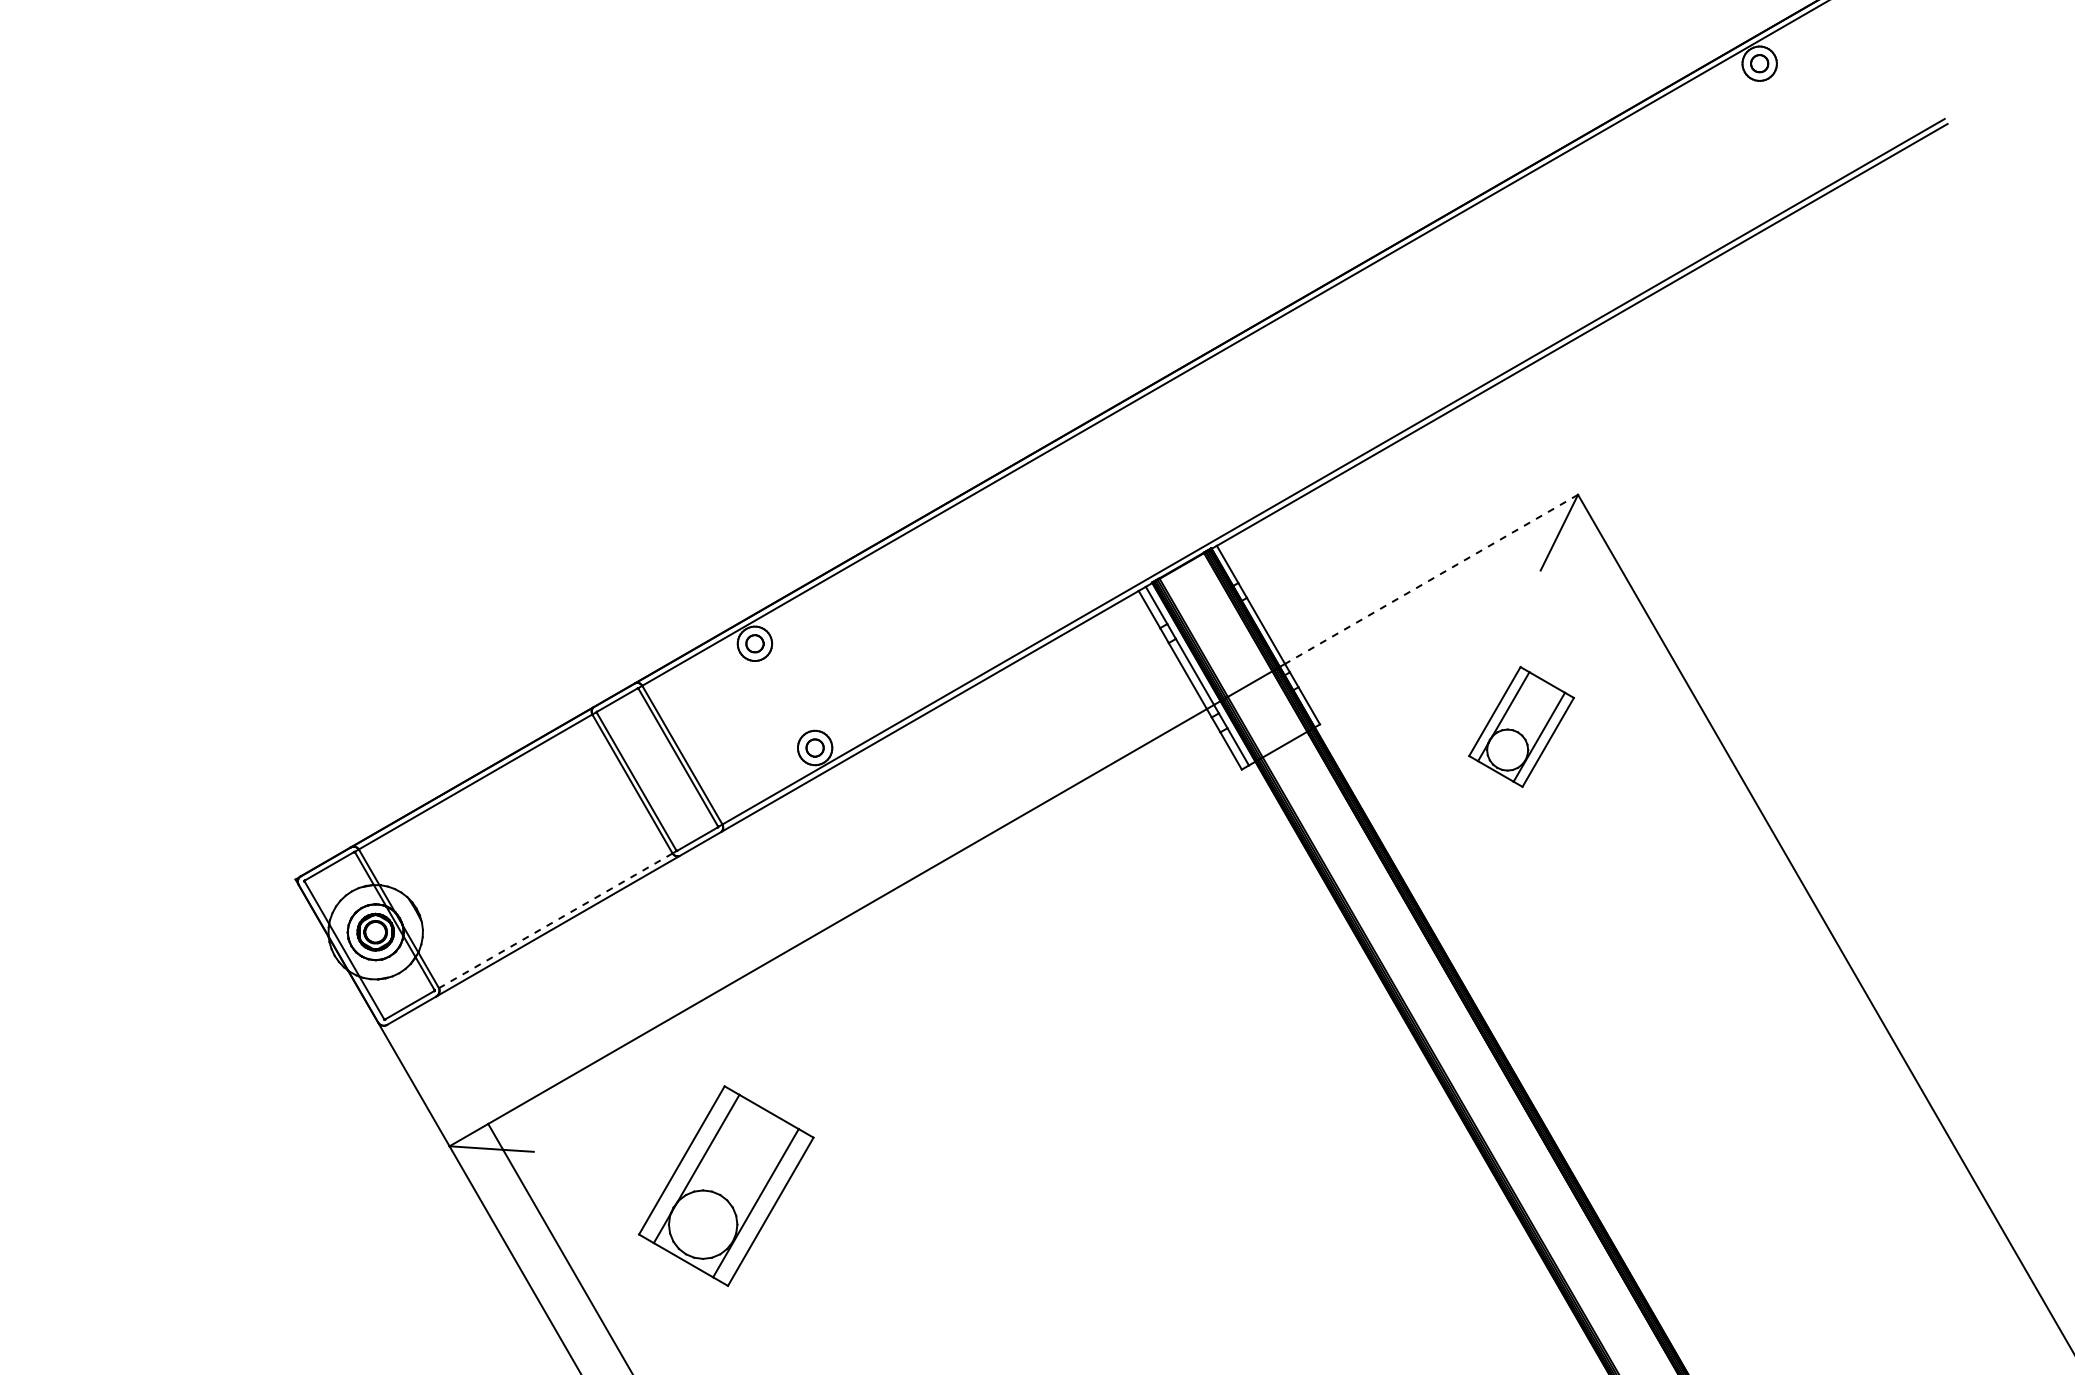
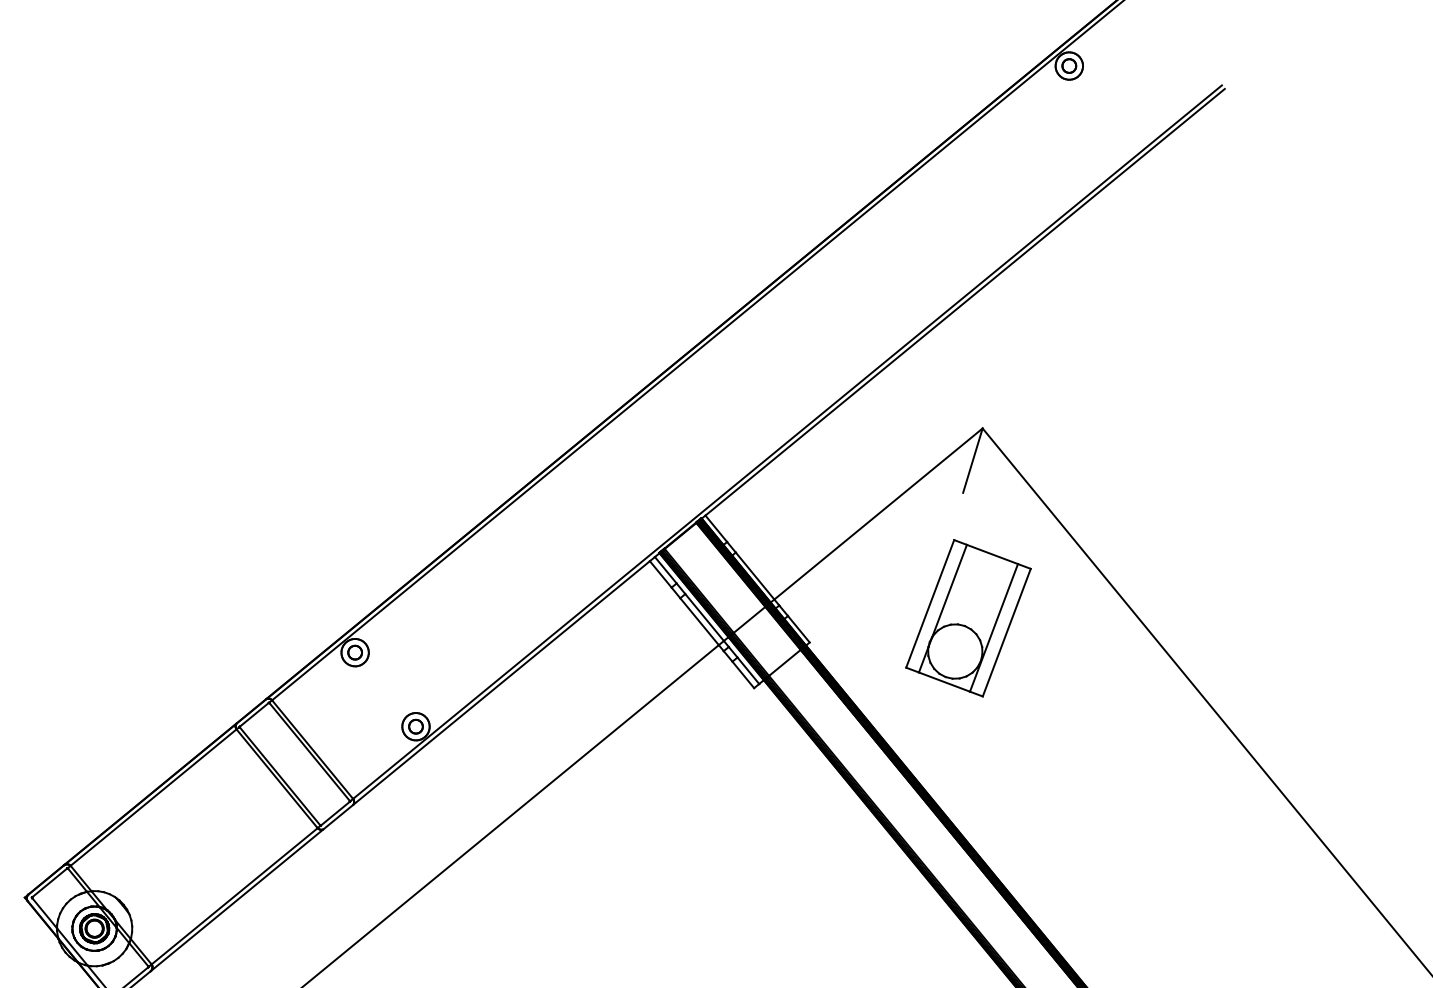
line: (1431, 579) -> (878, 514), dashed -> solid
part: (1521, 726) -> (968, 617), size x1.67
line: (553, 922) -> (233, 897), dashed -> solid

